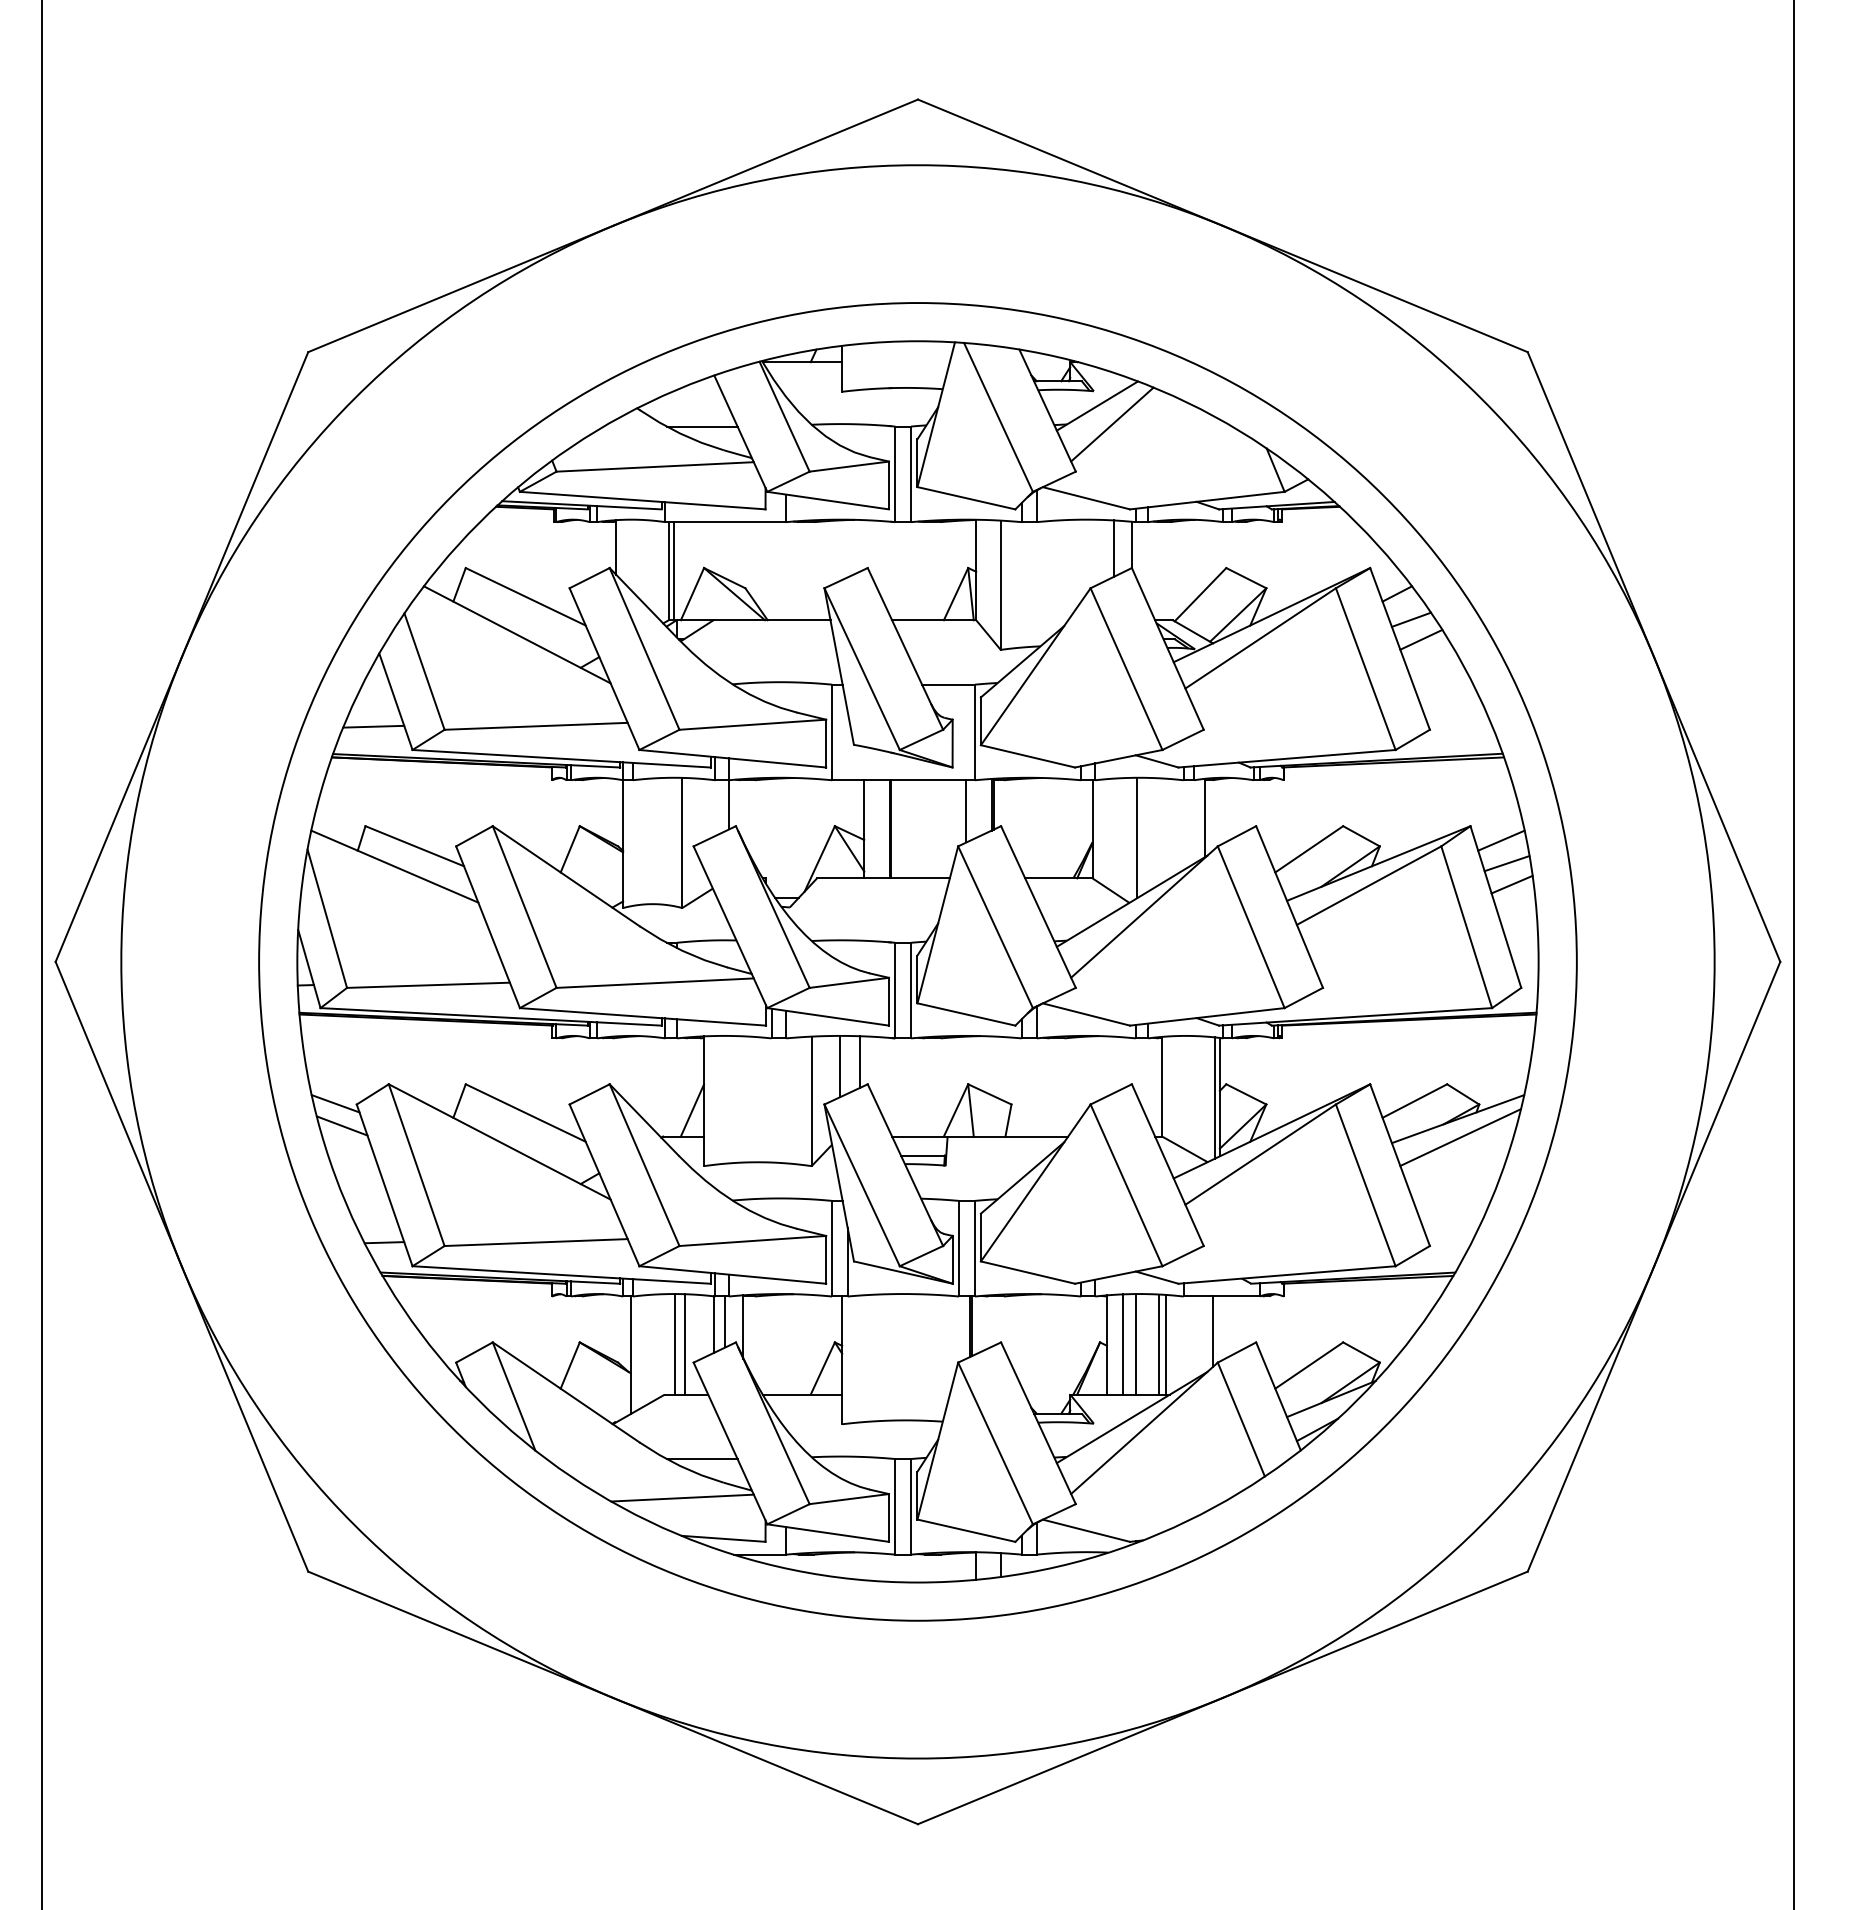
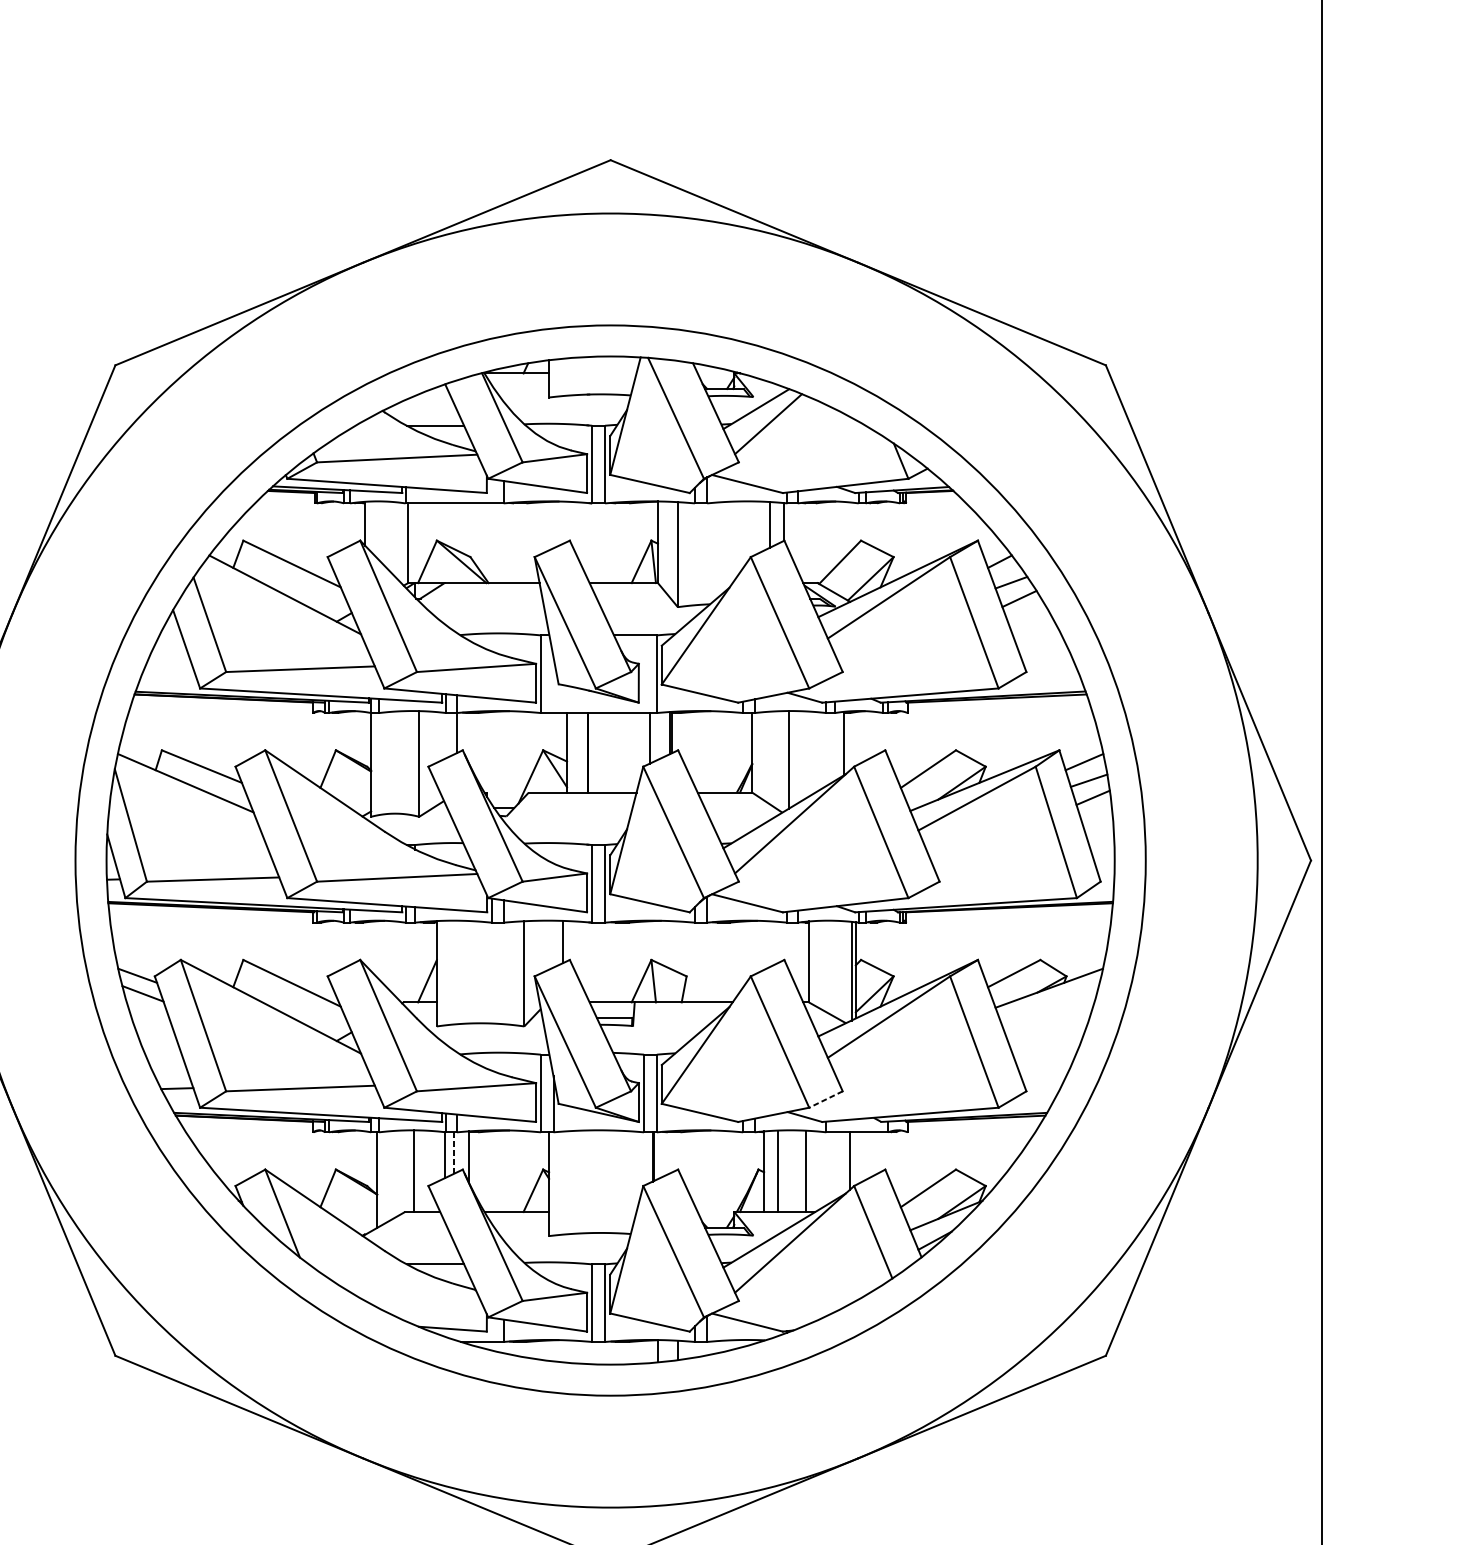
line: (673, 571) -> (412, 543), removed
line: (373, 726) -> (168, 669), removed
line: (839, 1066) -> (546, 945), removed
line: (1460, 1137) -> (1051, 1003), removed
line: (1183, 1256) -> (826, 1099), solid -> dashed
line: (725, 1321) -> (454, 1152), solid -> dashed
line: (684, 1344) -> (421, 1171), removed
line: (1135, 1344) -> (787, 1171), removed
line: (1166, 1344) -> (812, 1171), removed
line: (682, 1497) -> (419, 1295), removed

